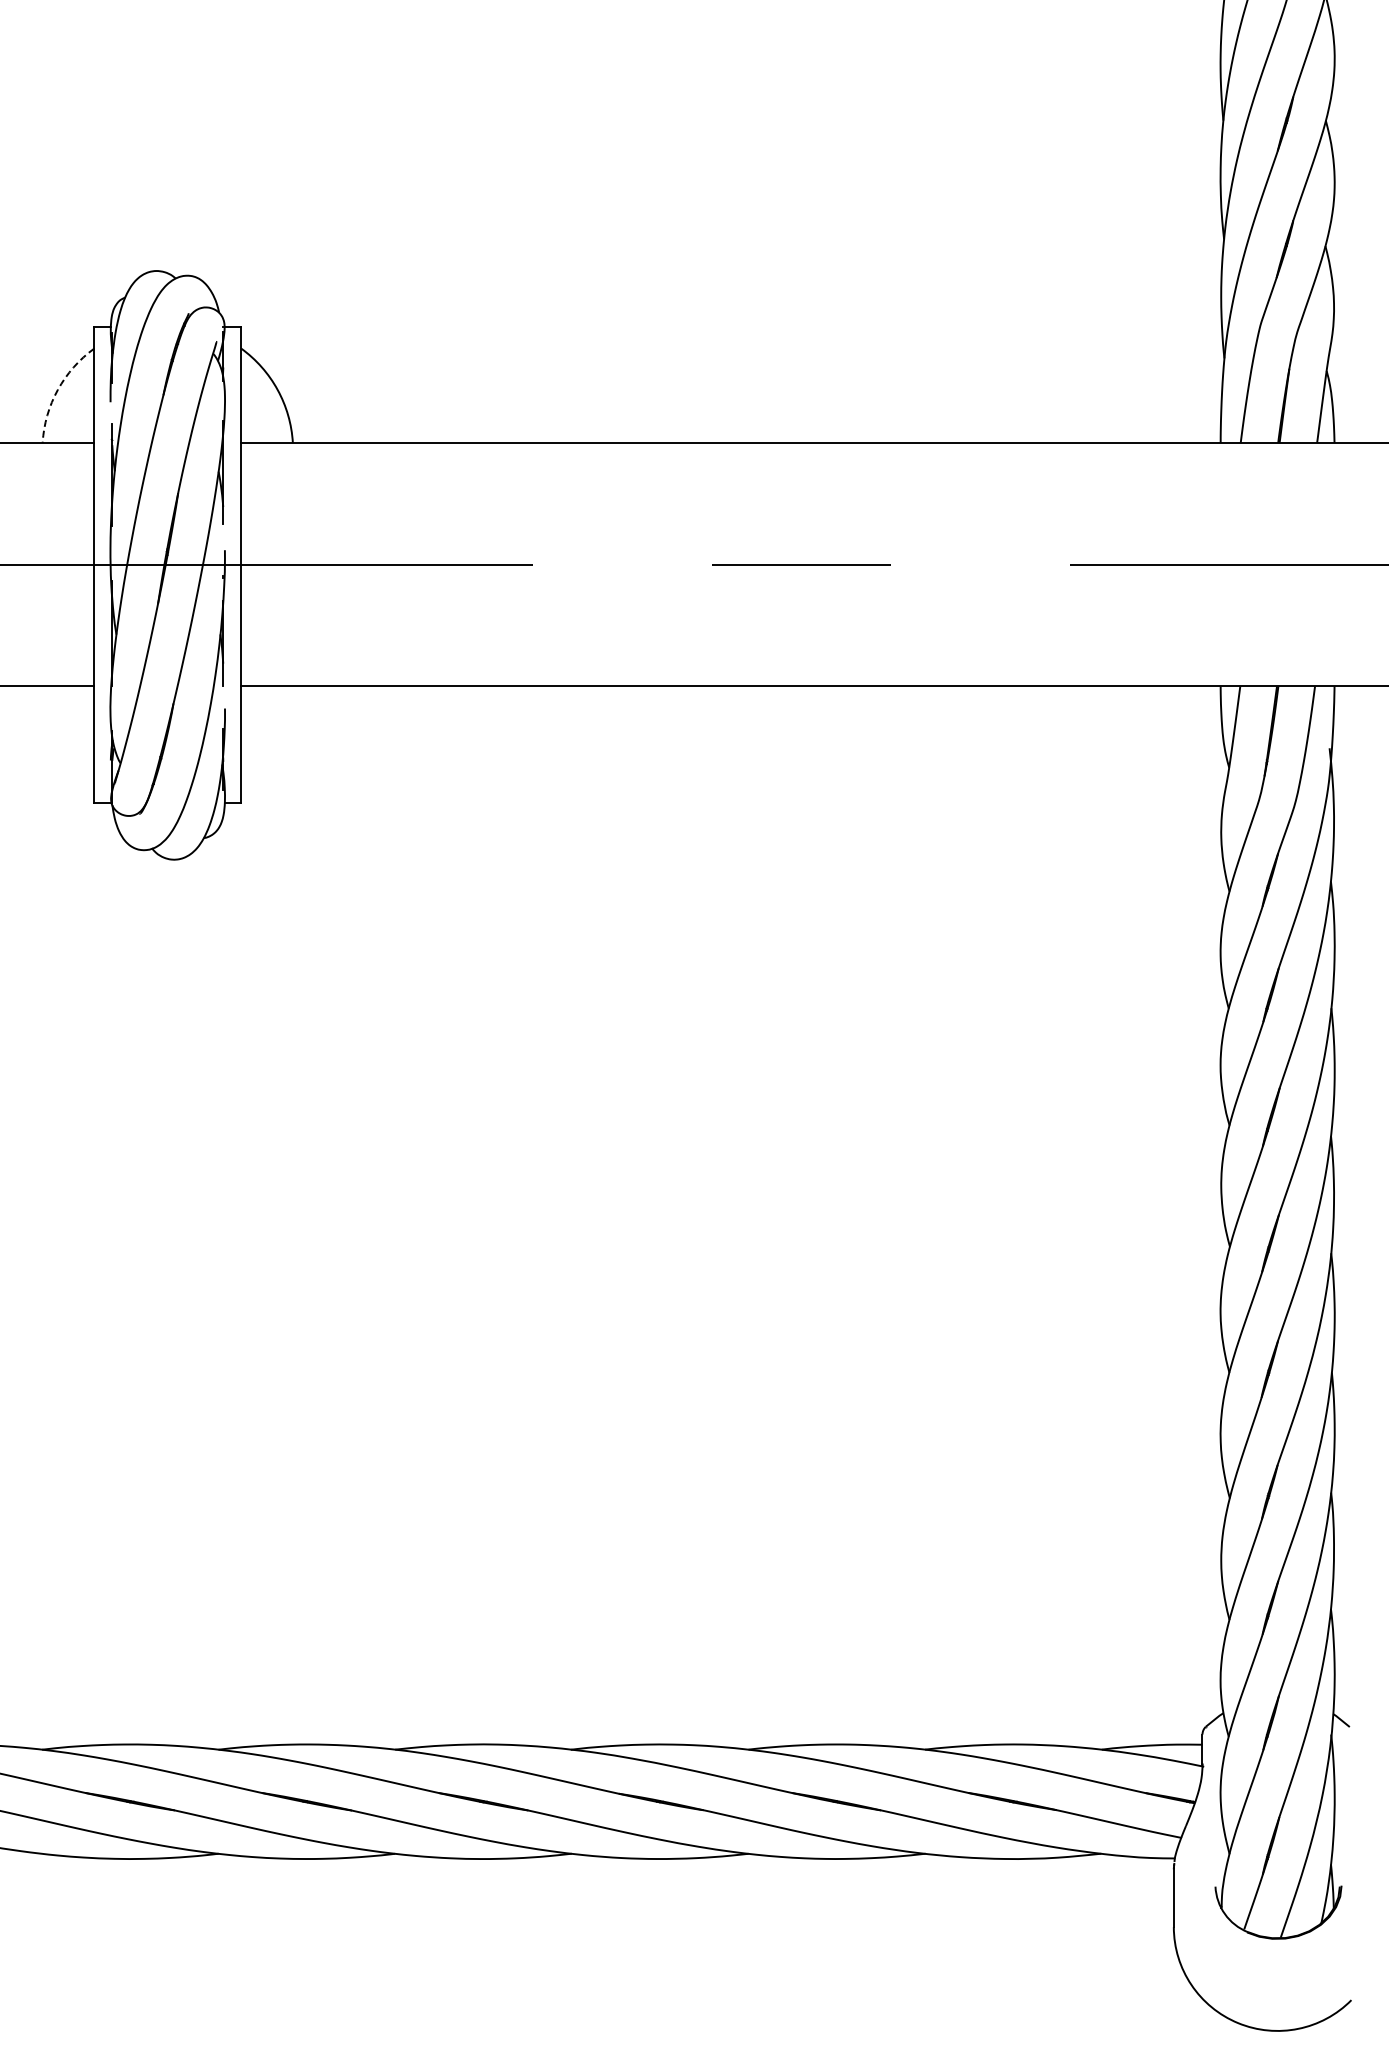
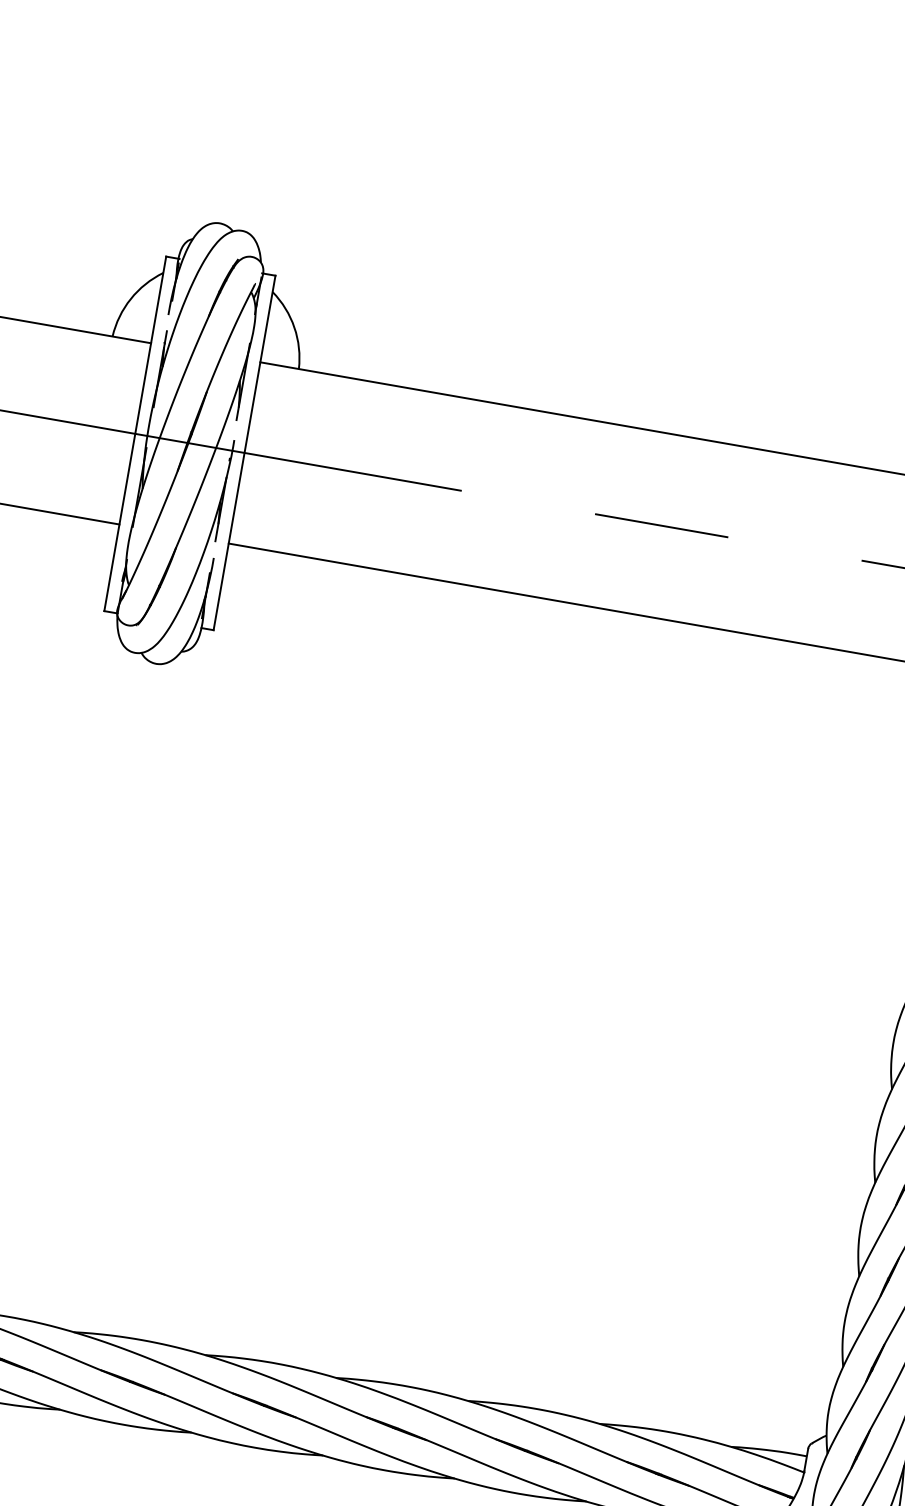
arc: (57, 389) -> (130, 298), dashed -> solid

